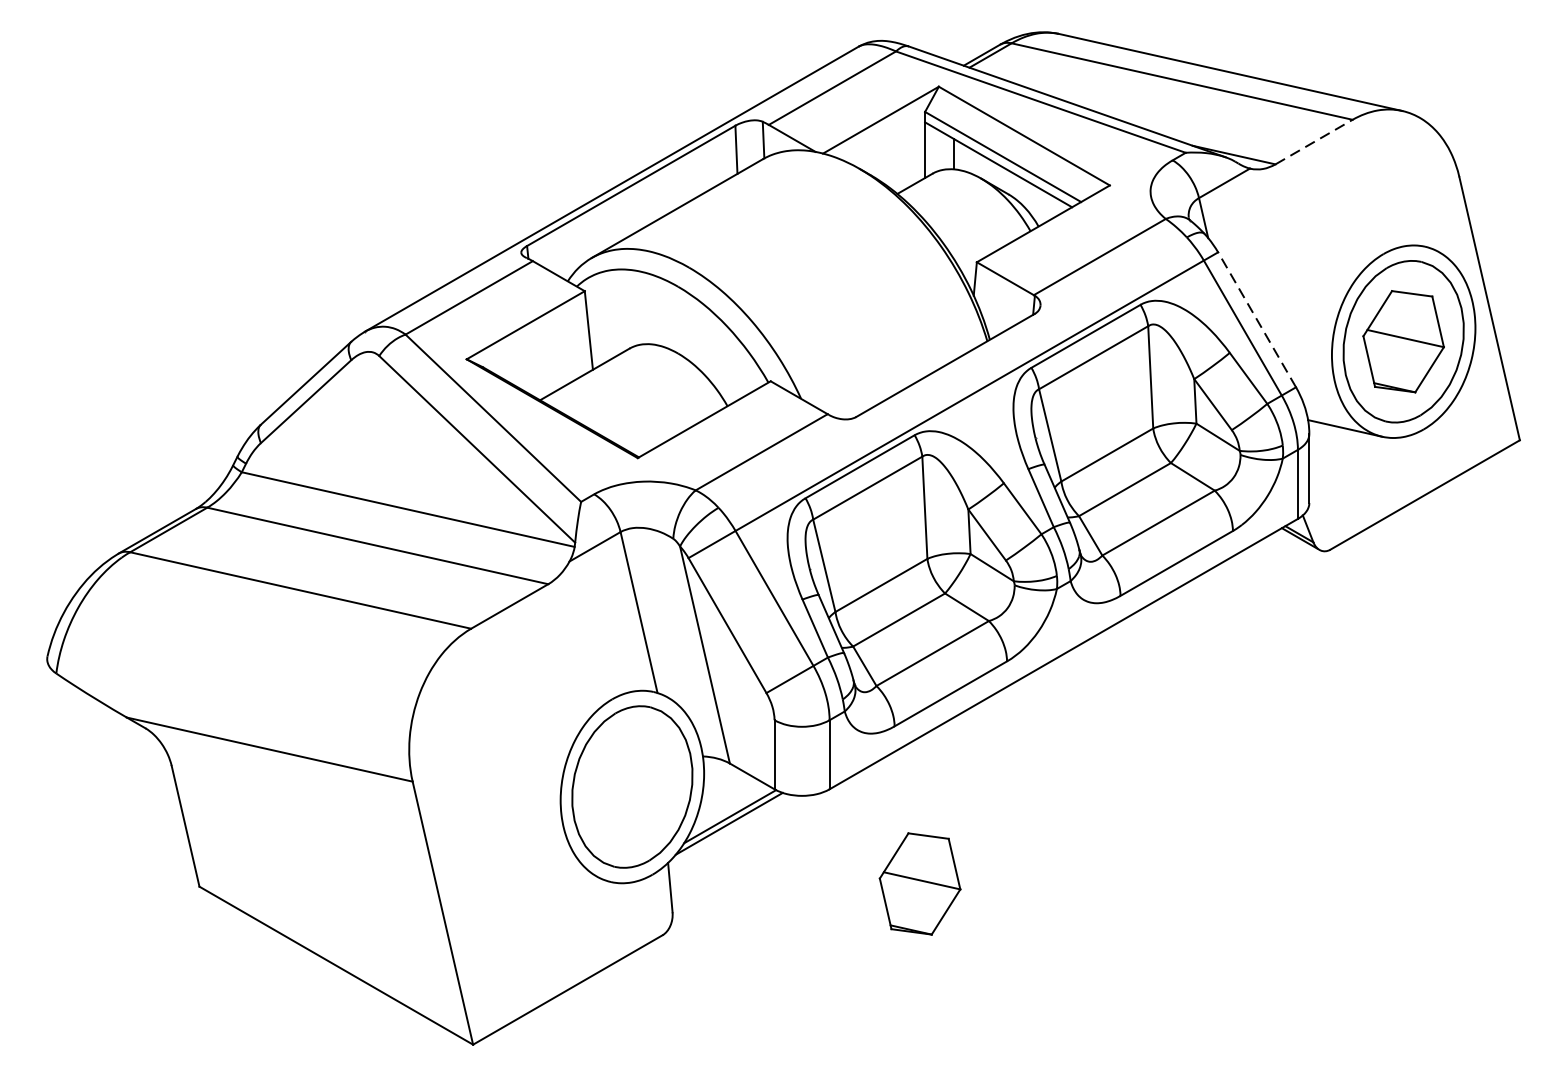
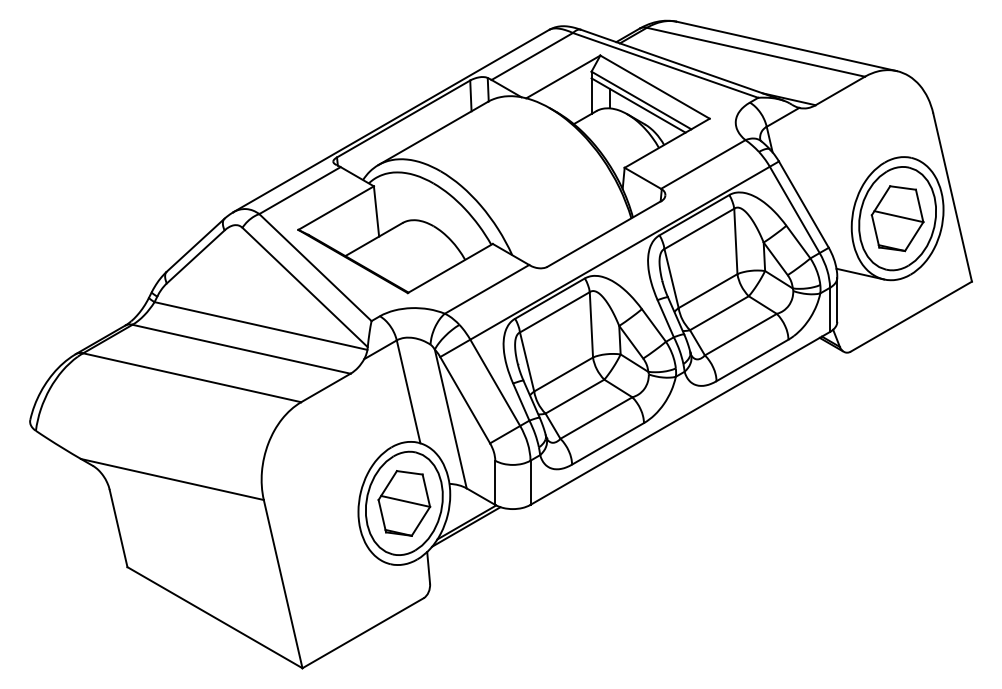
line: (1314, 141) -> (840, 90), dashed -> solid
line: (1256, 319) -> (803, 204), dashed -> solid
part: (920, 884) -> (404, 503), moved

